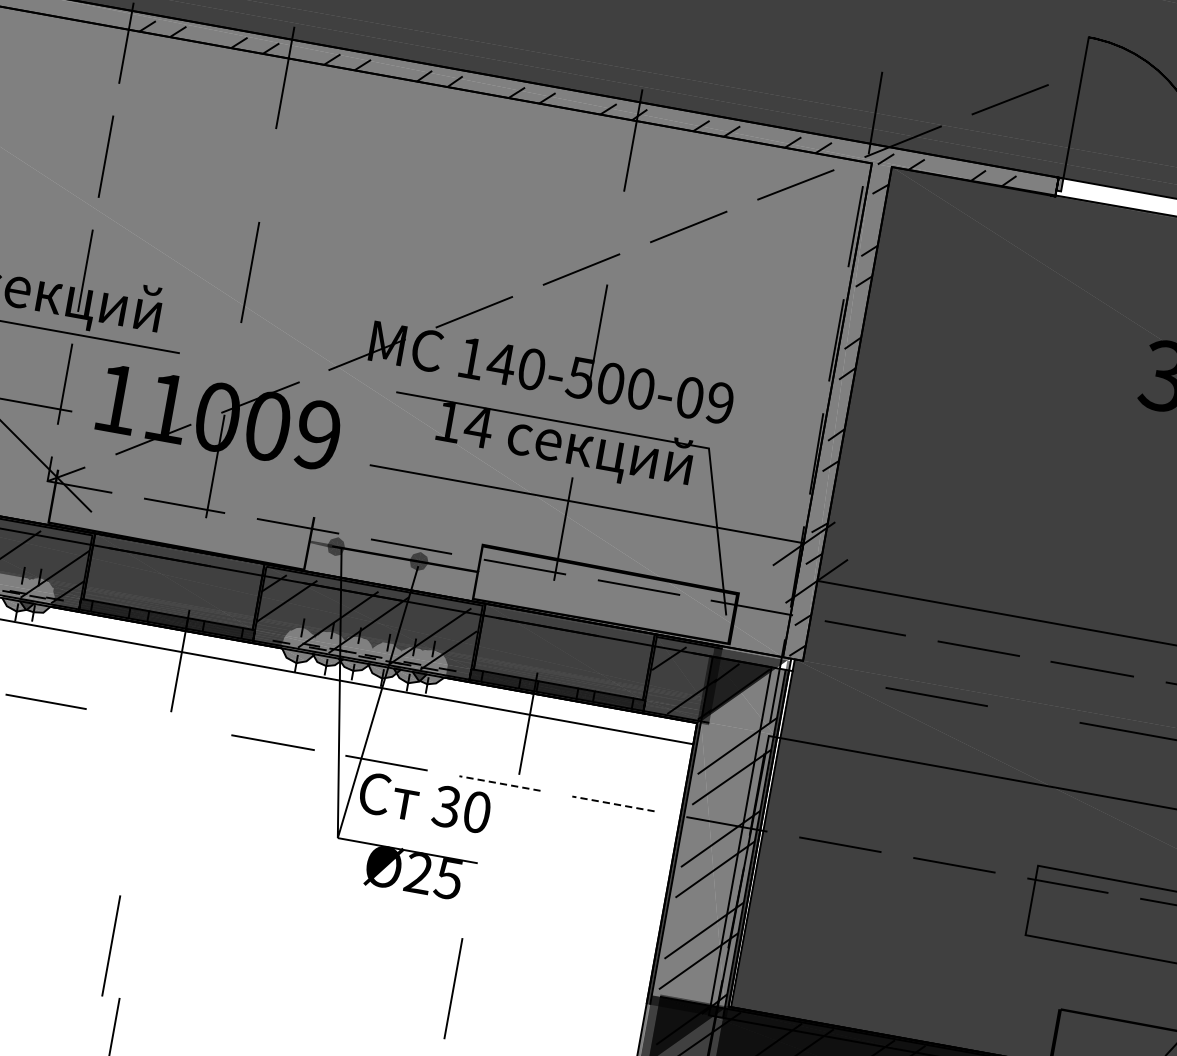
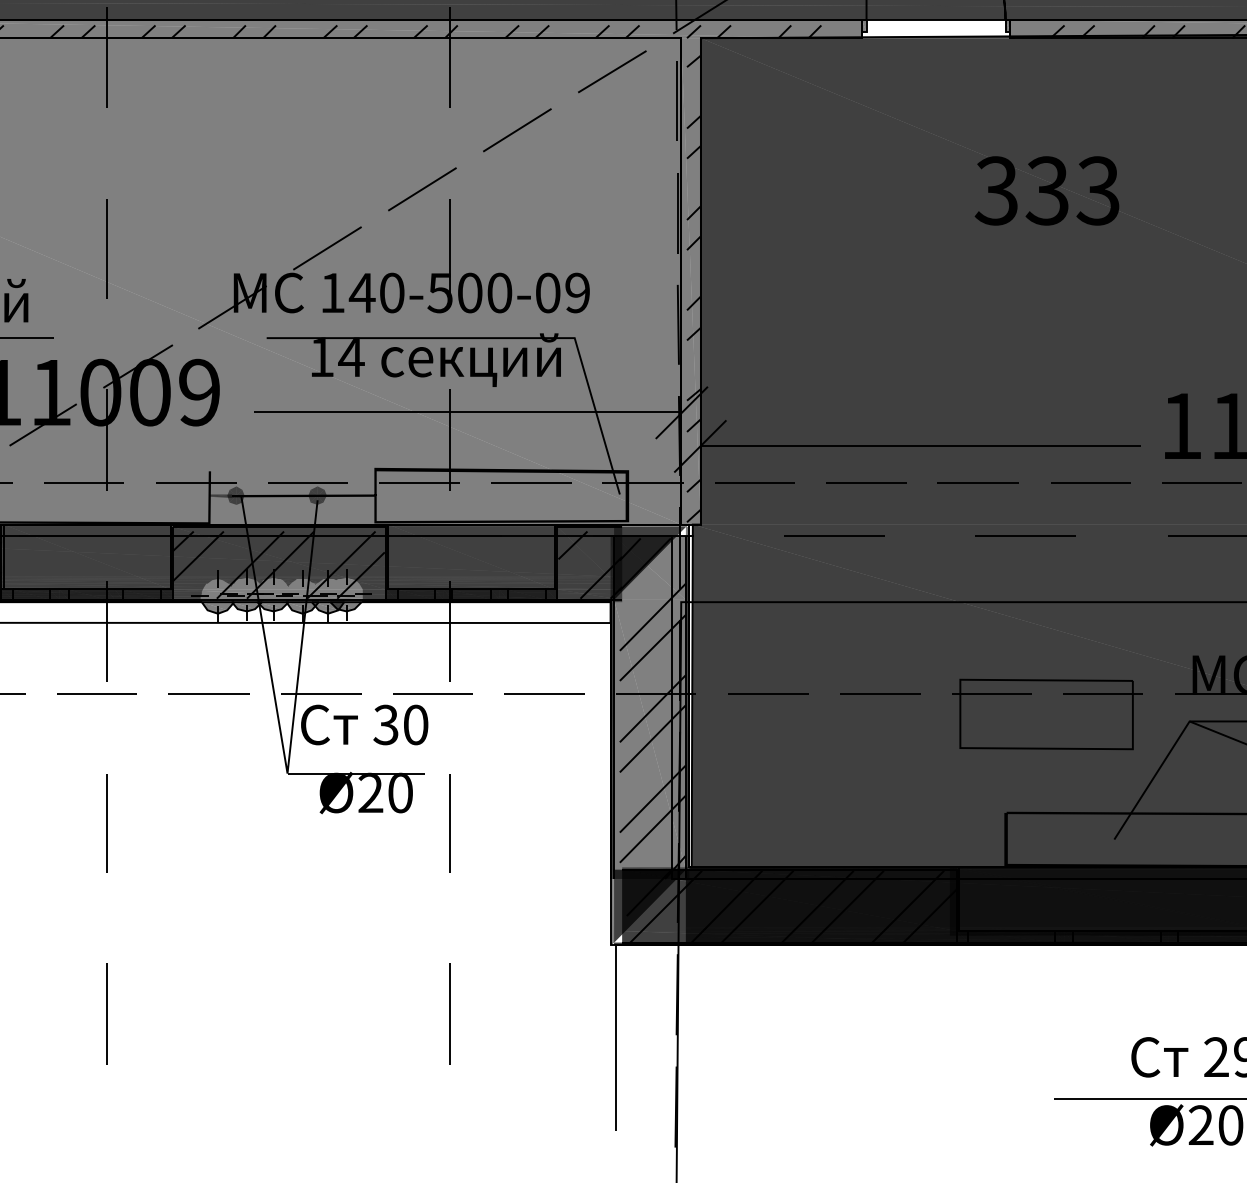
line: (158, 721) -> (96, 693), added
line: (499, 783) -> (432, 693), dashed -> solid
line: (613, 803) -> (544, 693), dashed -> solid
text: (448, 877) -> (399, 792), Ø25 -> Ø20
line: (110, 946) -> (106, 823), moved
line: (453, 988) -> (449, 823), moved

